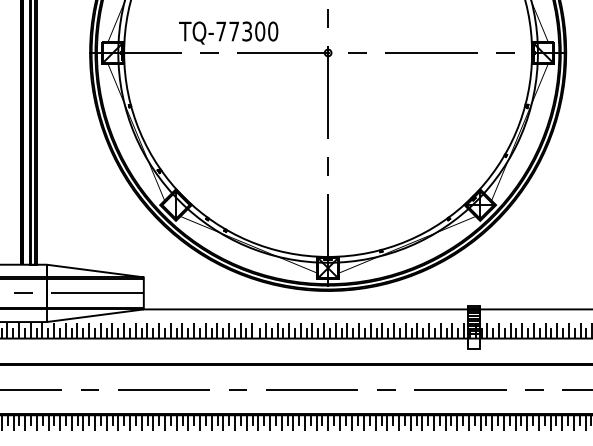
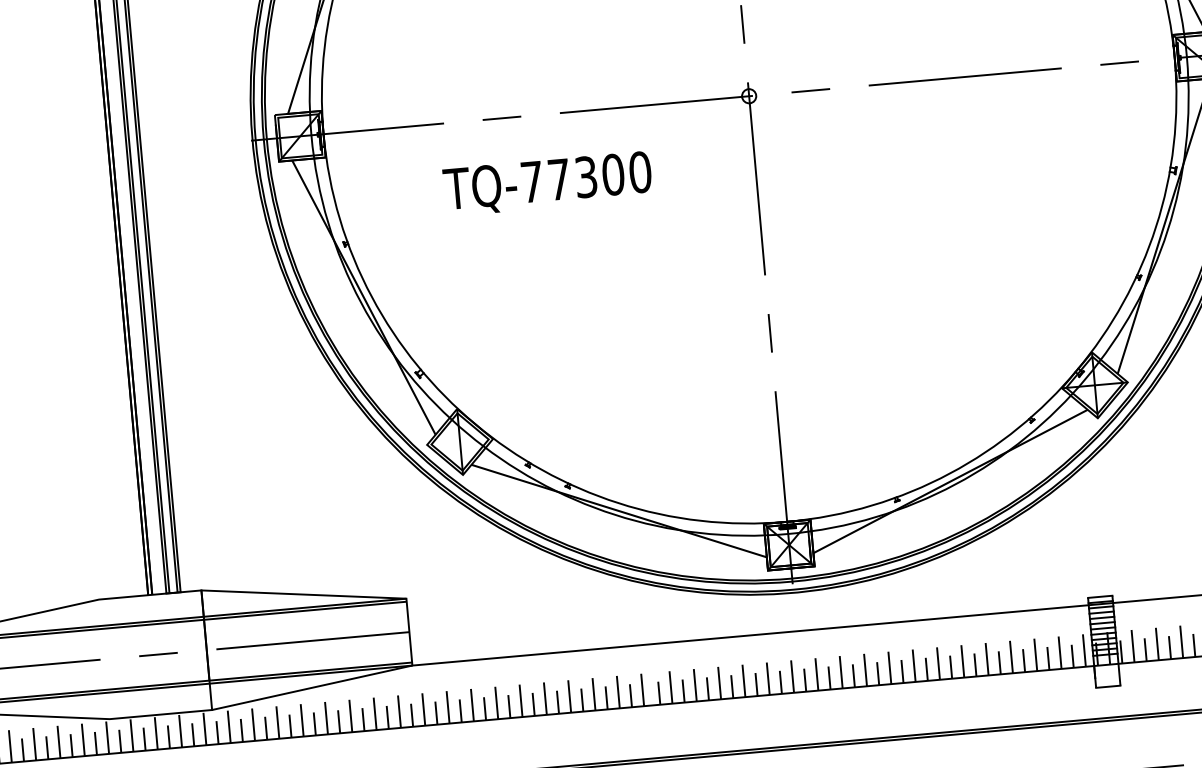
text: (228, 32) -> (547, 182), moved

